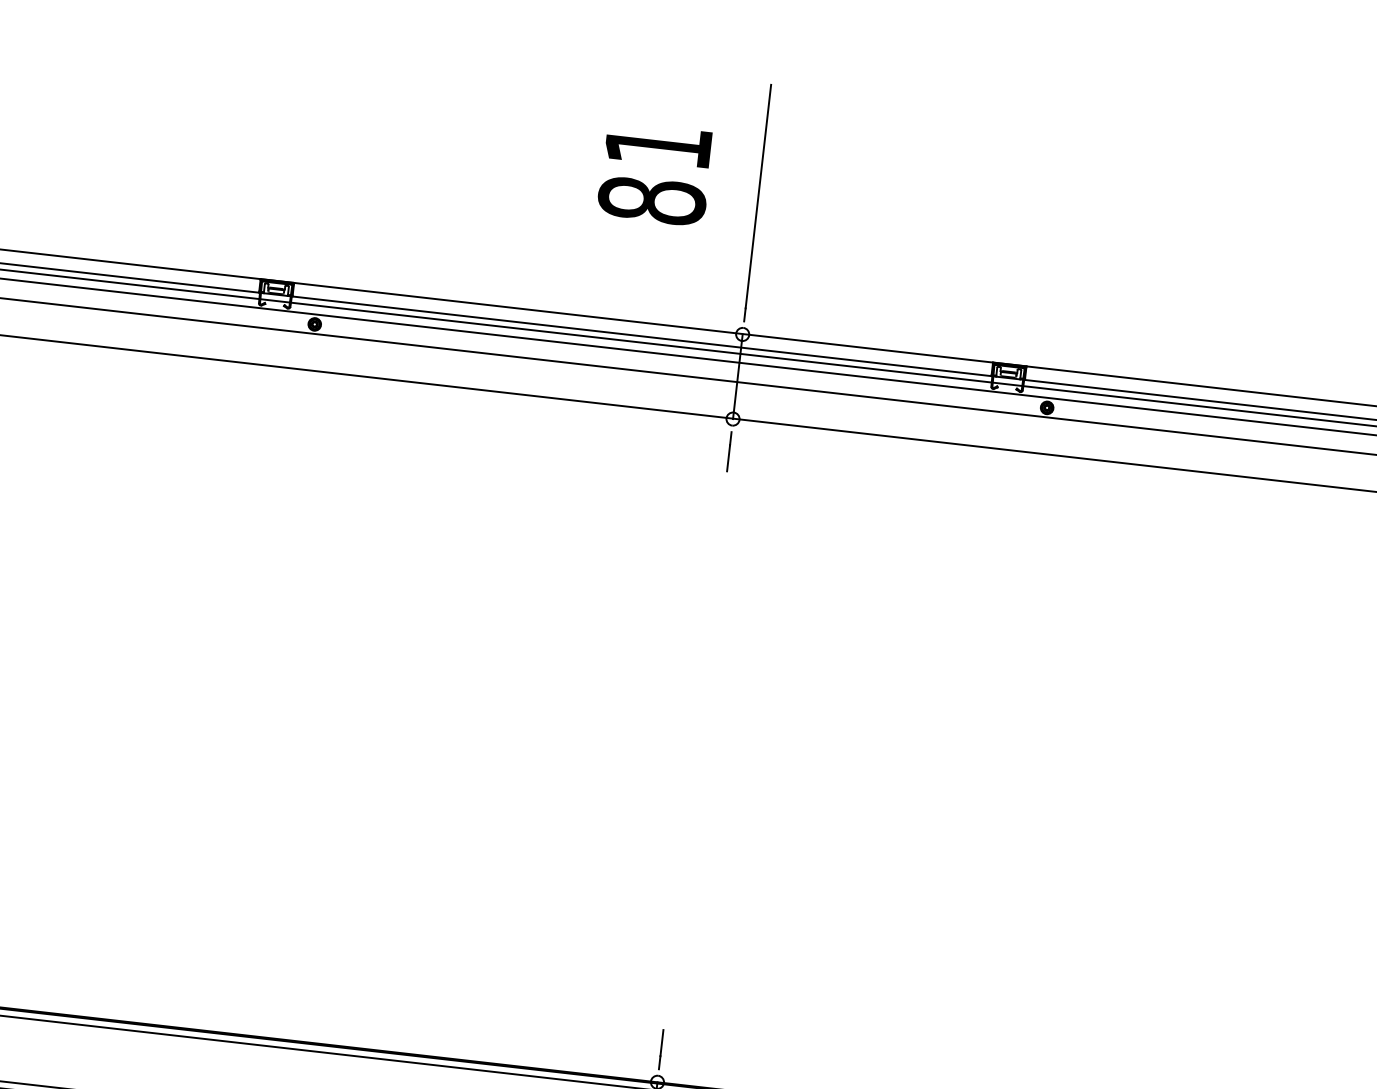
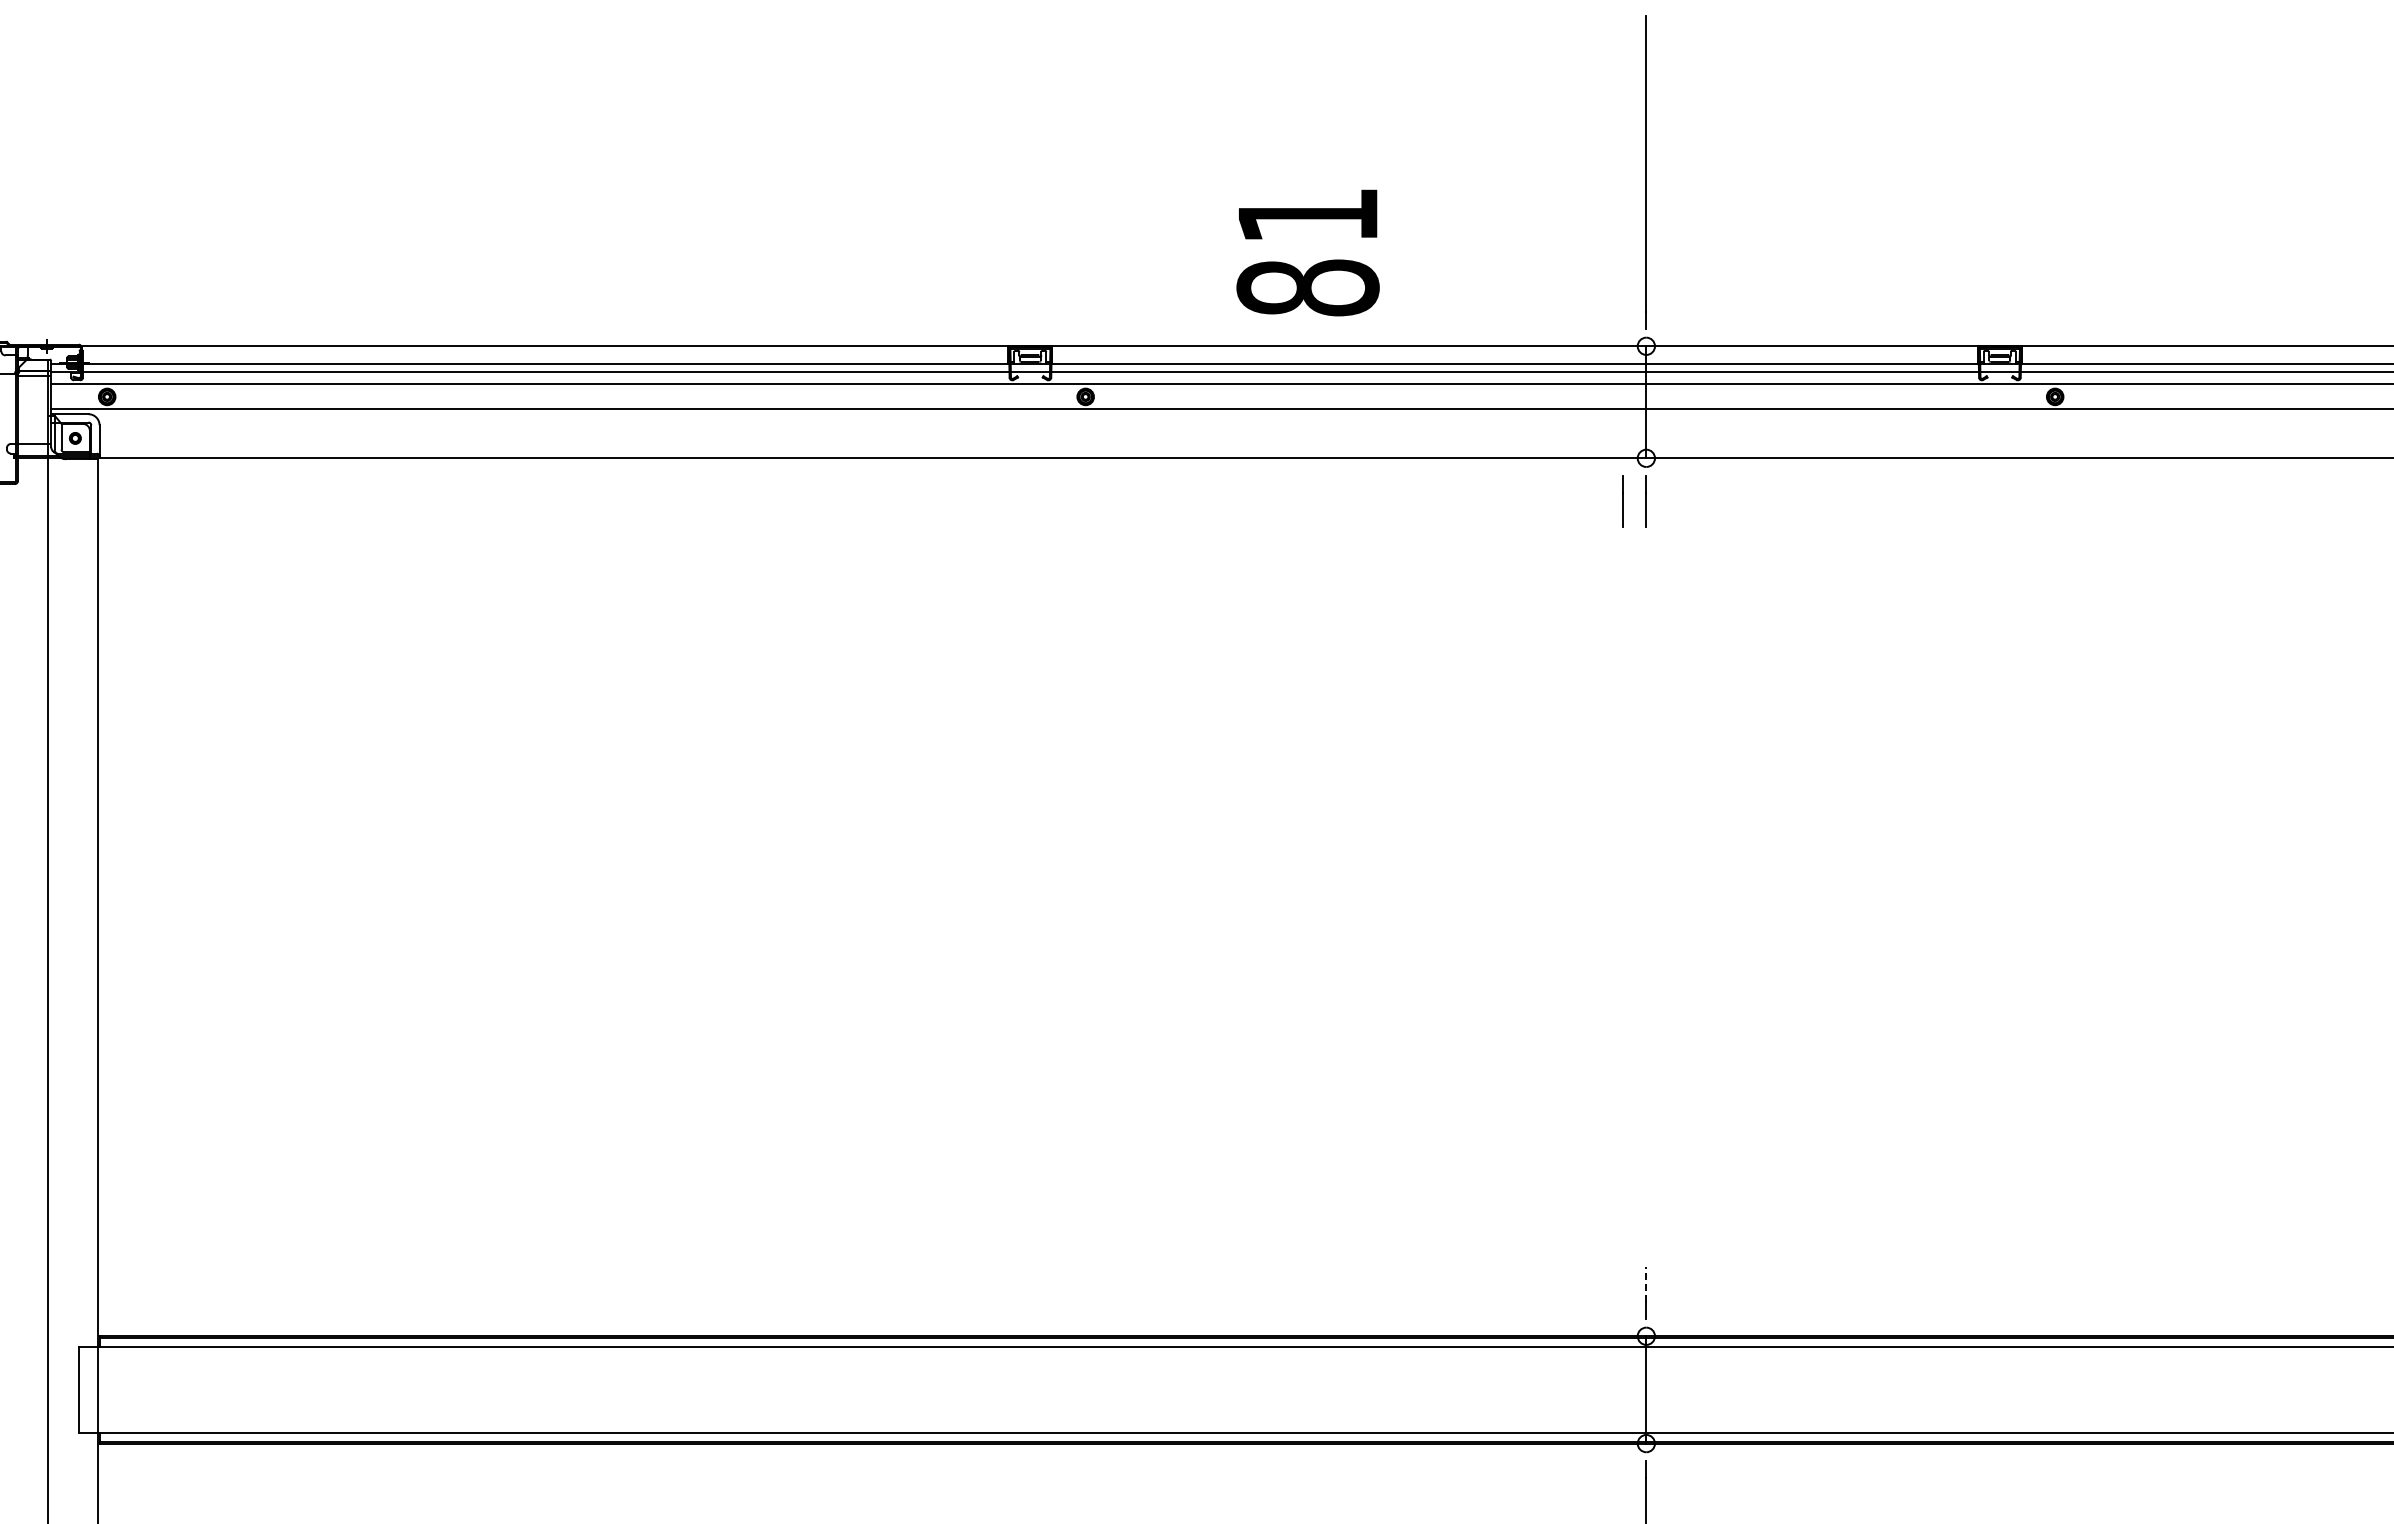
text: (654, 173) -> (1307, 252), moved
line: (711, 449) -> (1622, 501), added
line: (662, 1042) -> (1646, 1283), solid -> dashed

